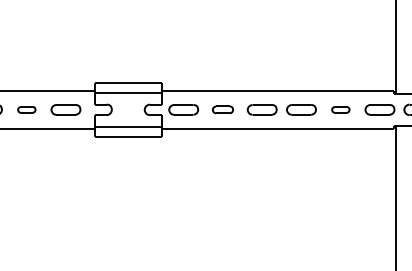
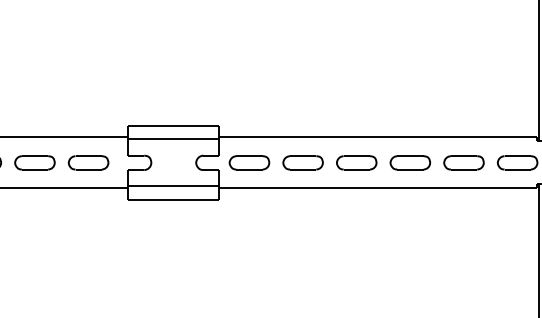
part: (26, 109) -> (34, 162), size x1.67
part: (222, 109) -> (302, 162), size x1.43
part: (340, 109) -> (463, 162), size x1.67

